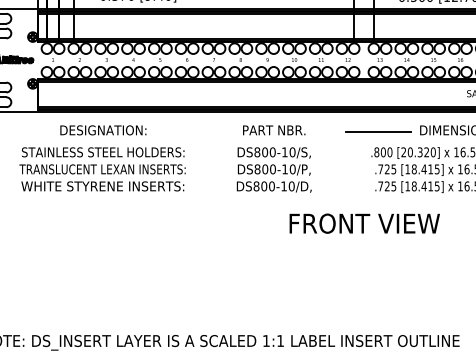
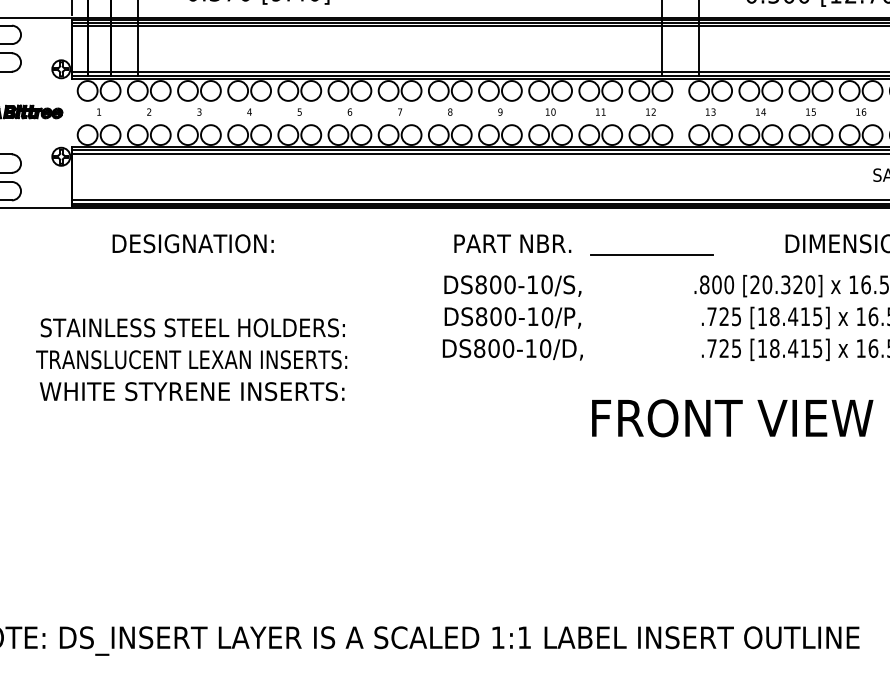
line: (378, 131) -> (651, 255), moved
text: (102, 169) -> (191, 359), moved
text: (364, 223) -> (732, 417), moved

